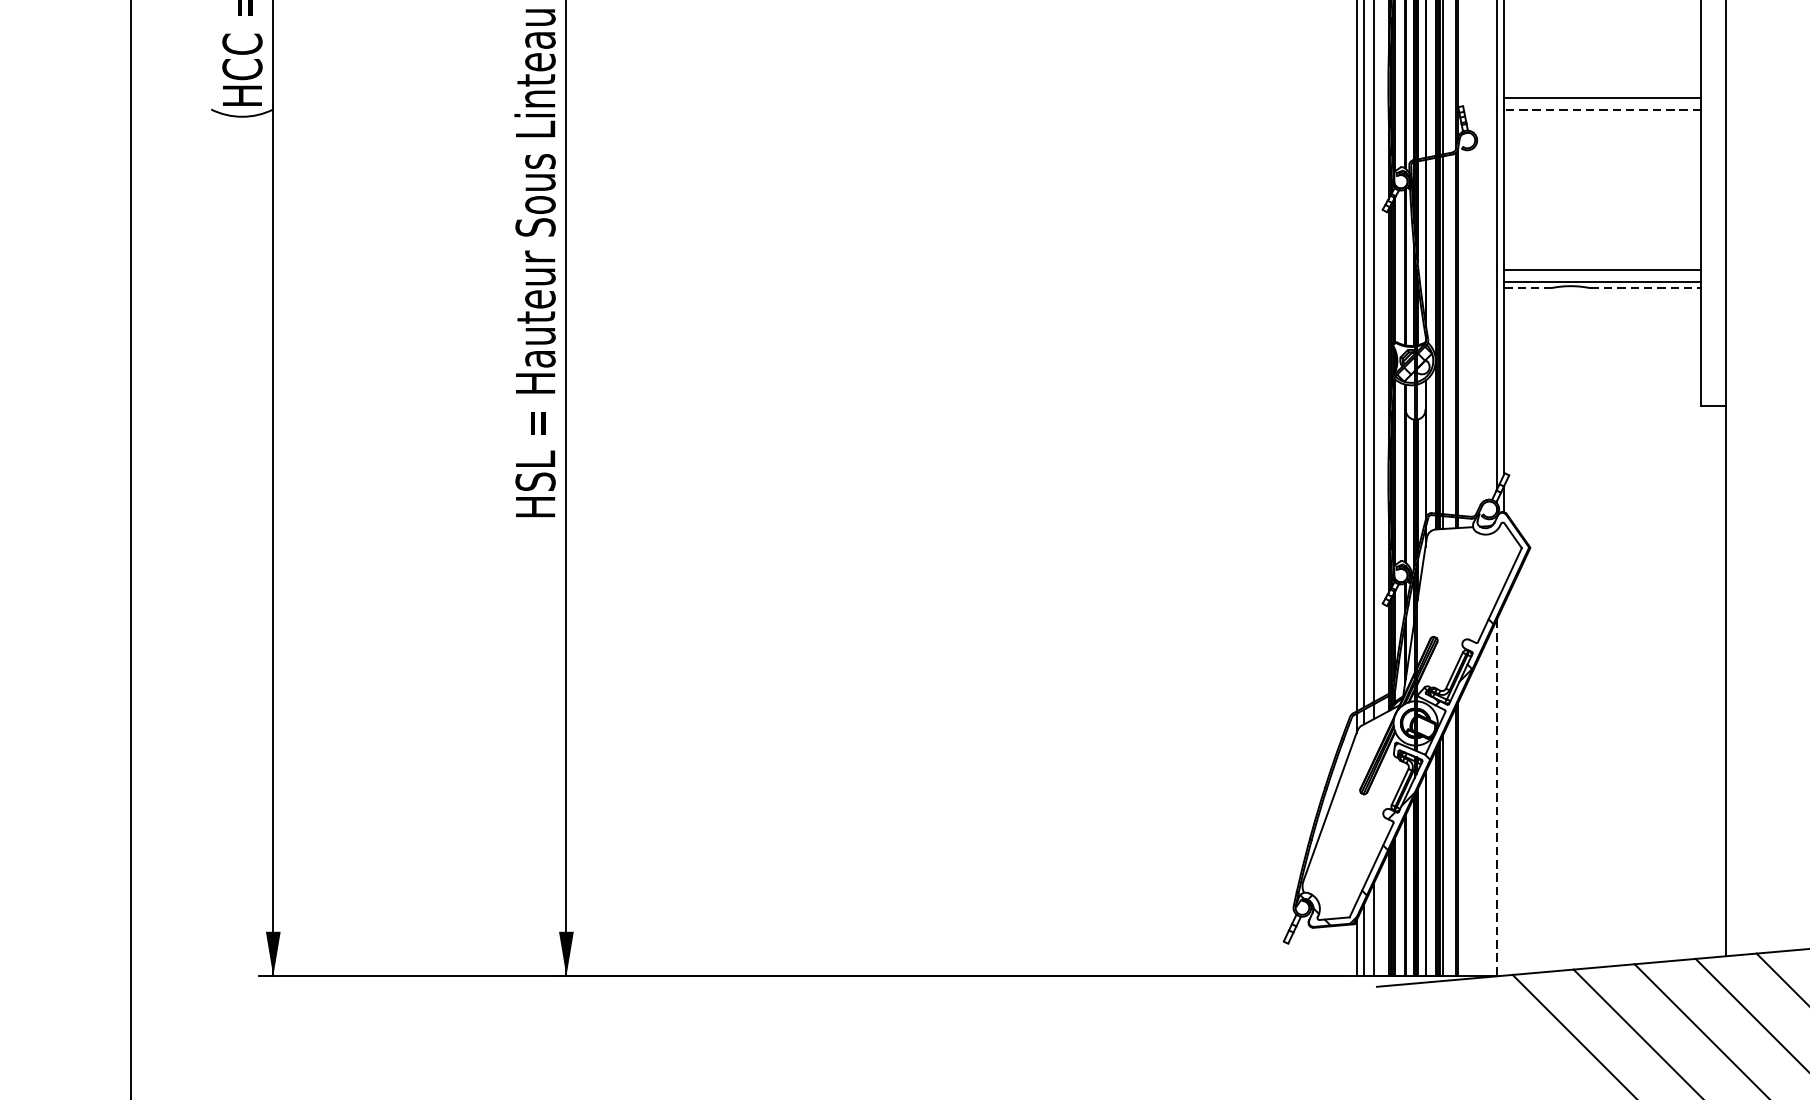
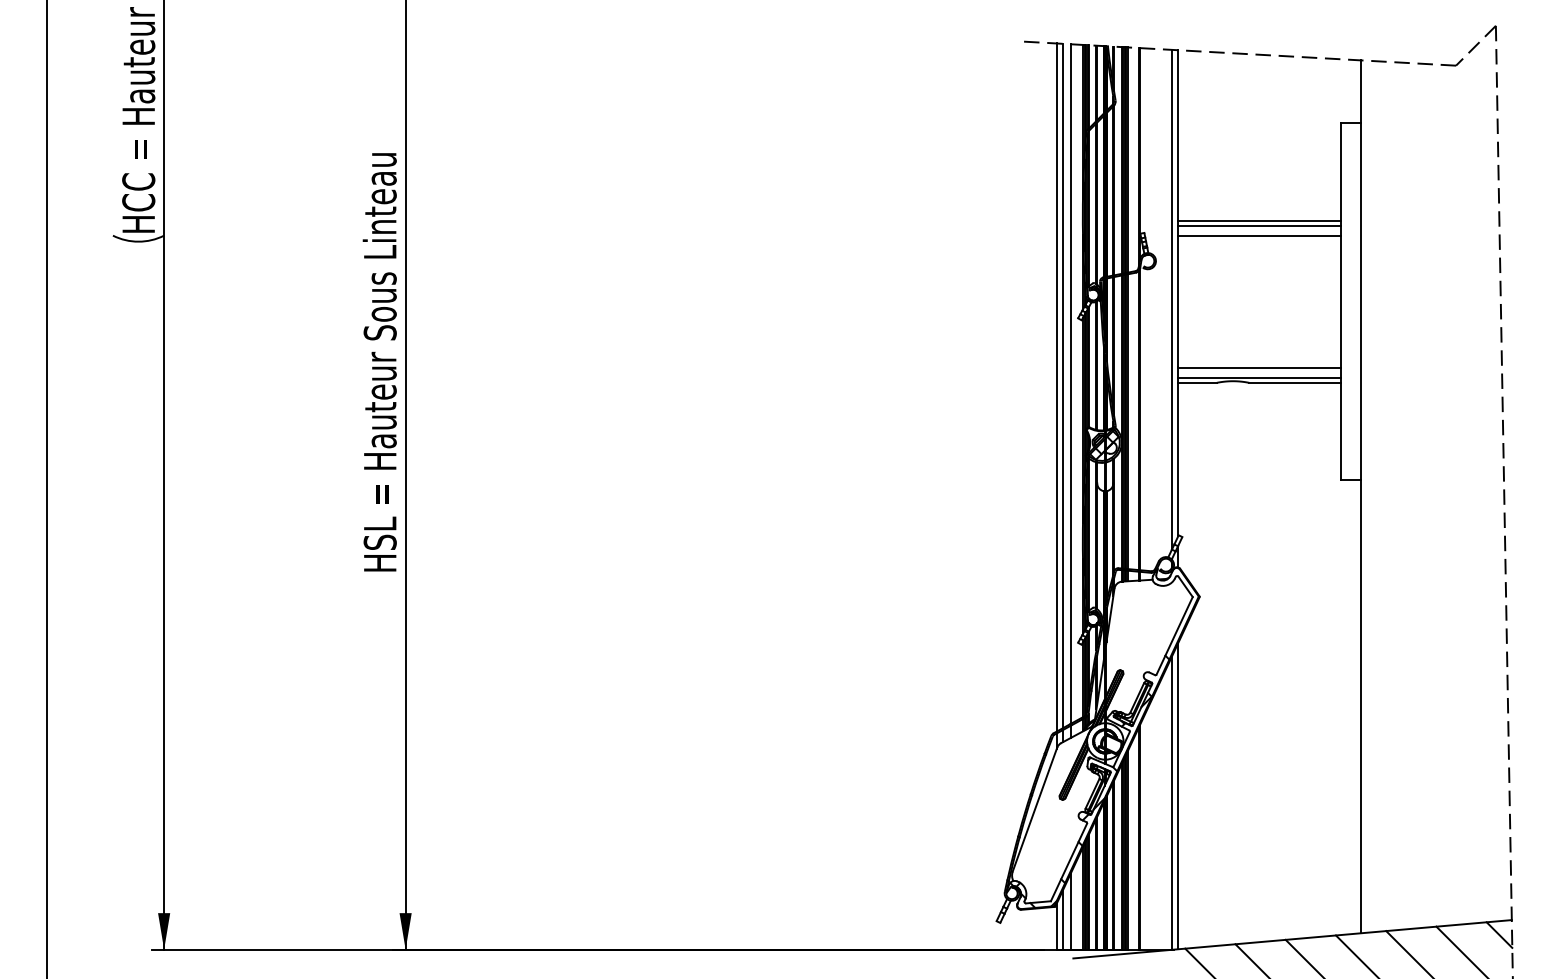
line: (1602, 91) -> (1259, 220), added
line: (1601, 109) -> (1258, 235), dashed -> solid
line: (1528, 287) -> (1198, 382), dashed -> solid
line: (1645, 287) -> (1294, 382), dashed -> solid
line: (1504, 789) -> (1178, 795), added
line: (1497, 797) -> (1172, 802), dashed -> solid

